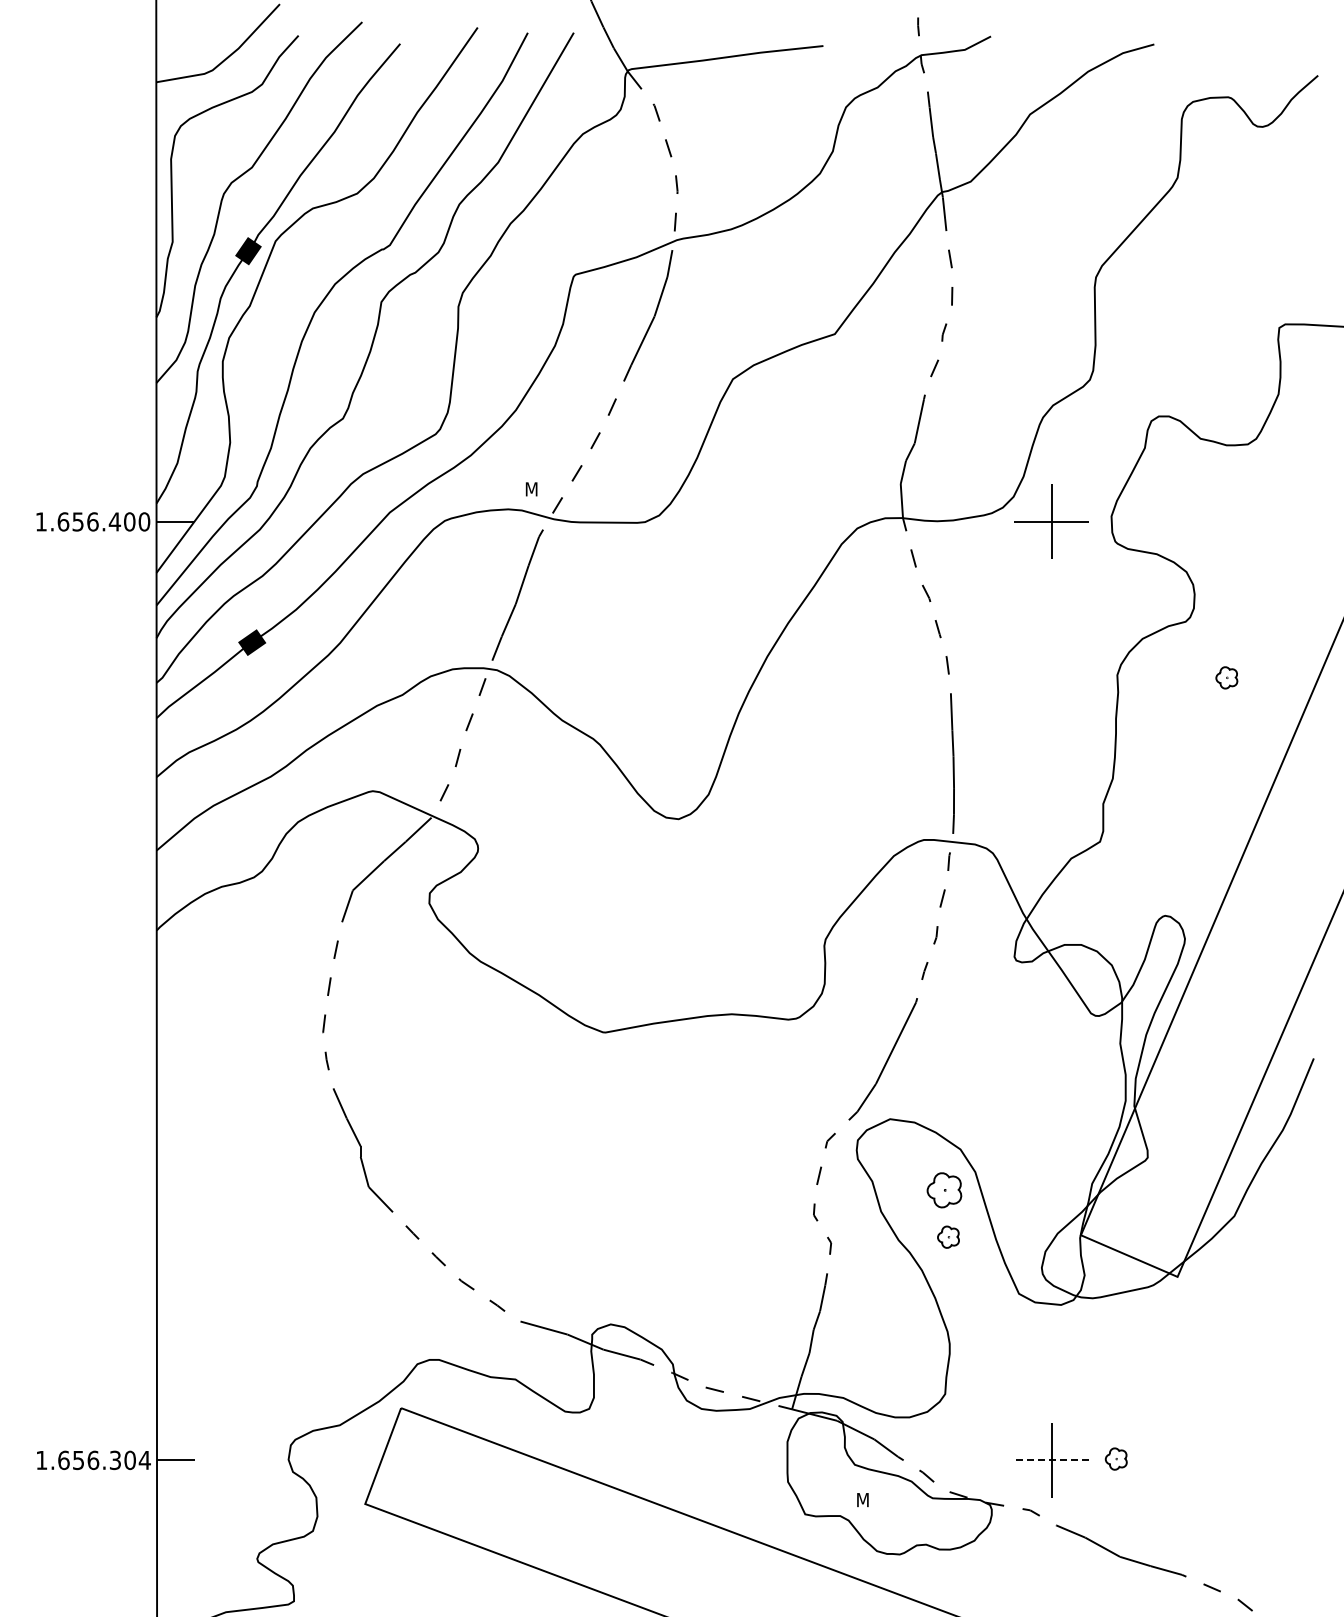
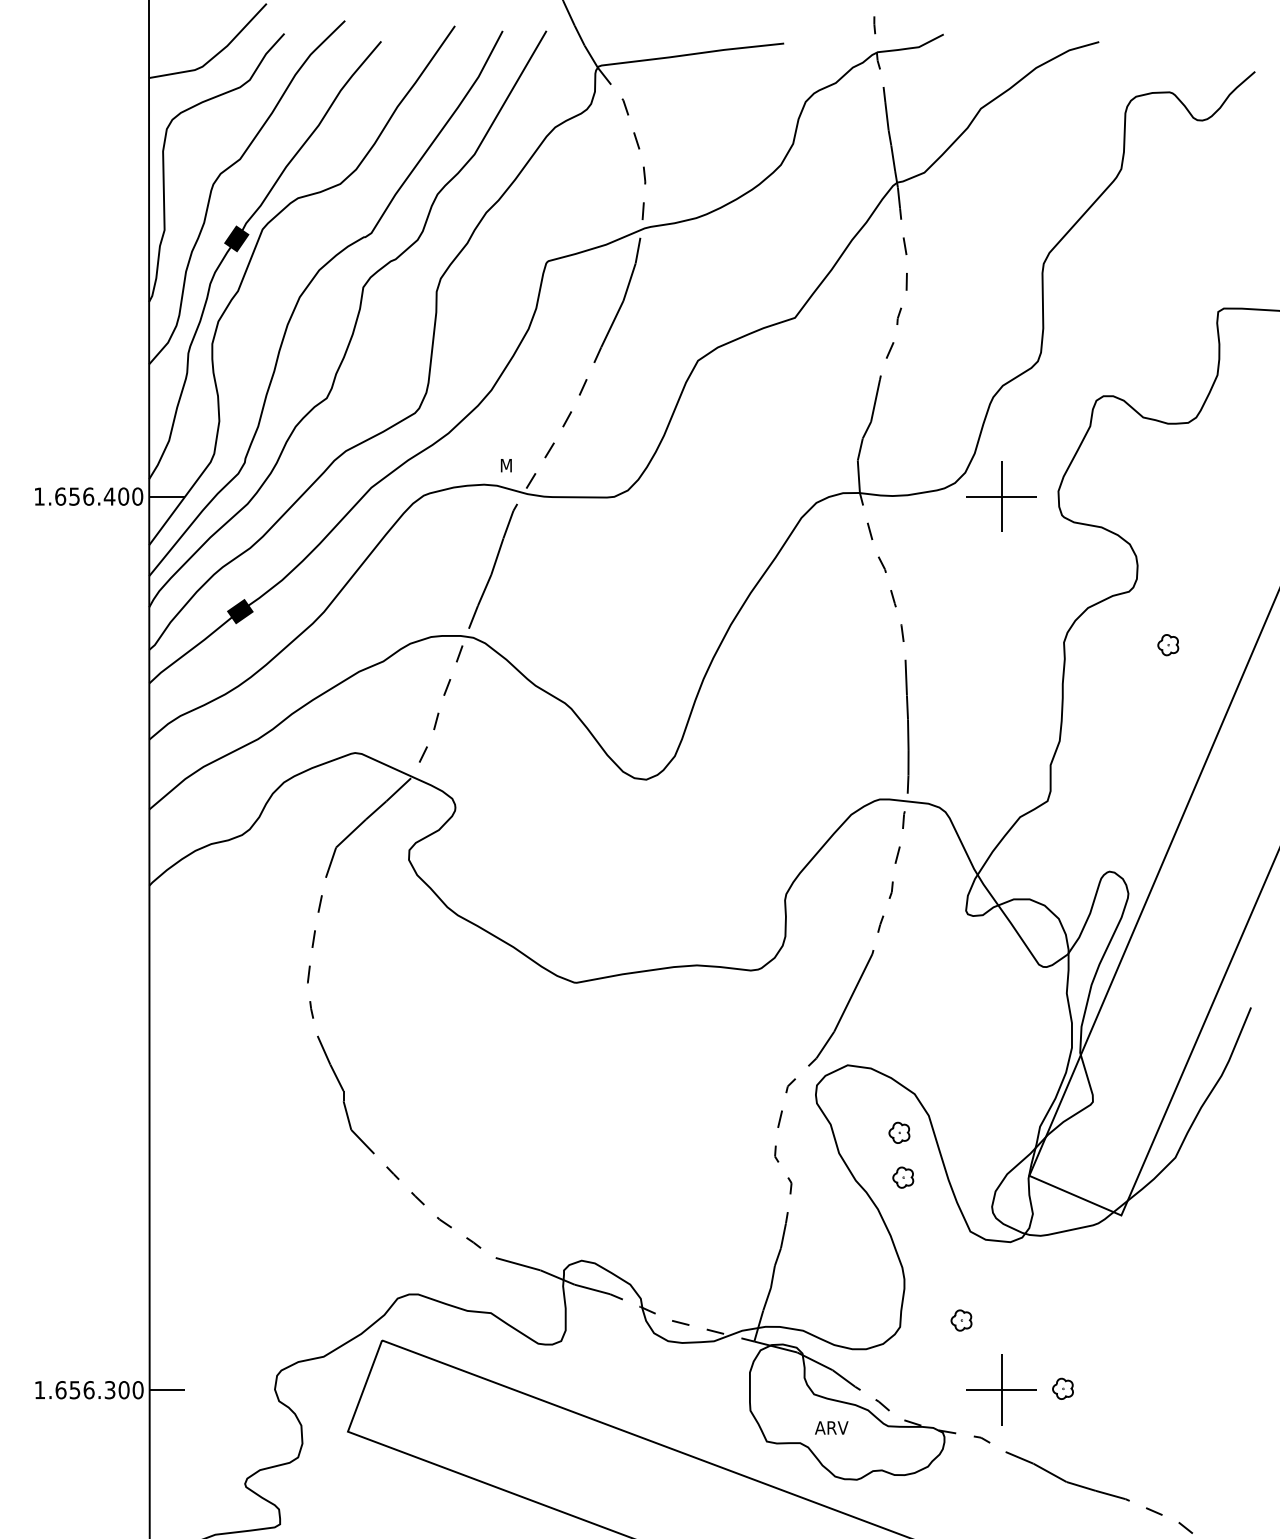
part: (944, 1189) -> (899, 1132), size x0.62
part: (1009, 1386) -> (961, 1319), added
text: (144, 1459) -> (137, 1389), 1.656.304 -> 1.656.300
line: (1051, 1460) -> (1001, 1390), dashed -> solid
text: (872, 1500) -> (830, 1428), M -> ARV

